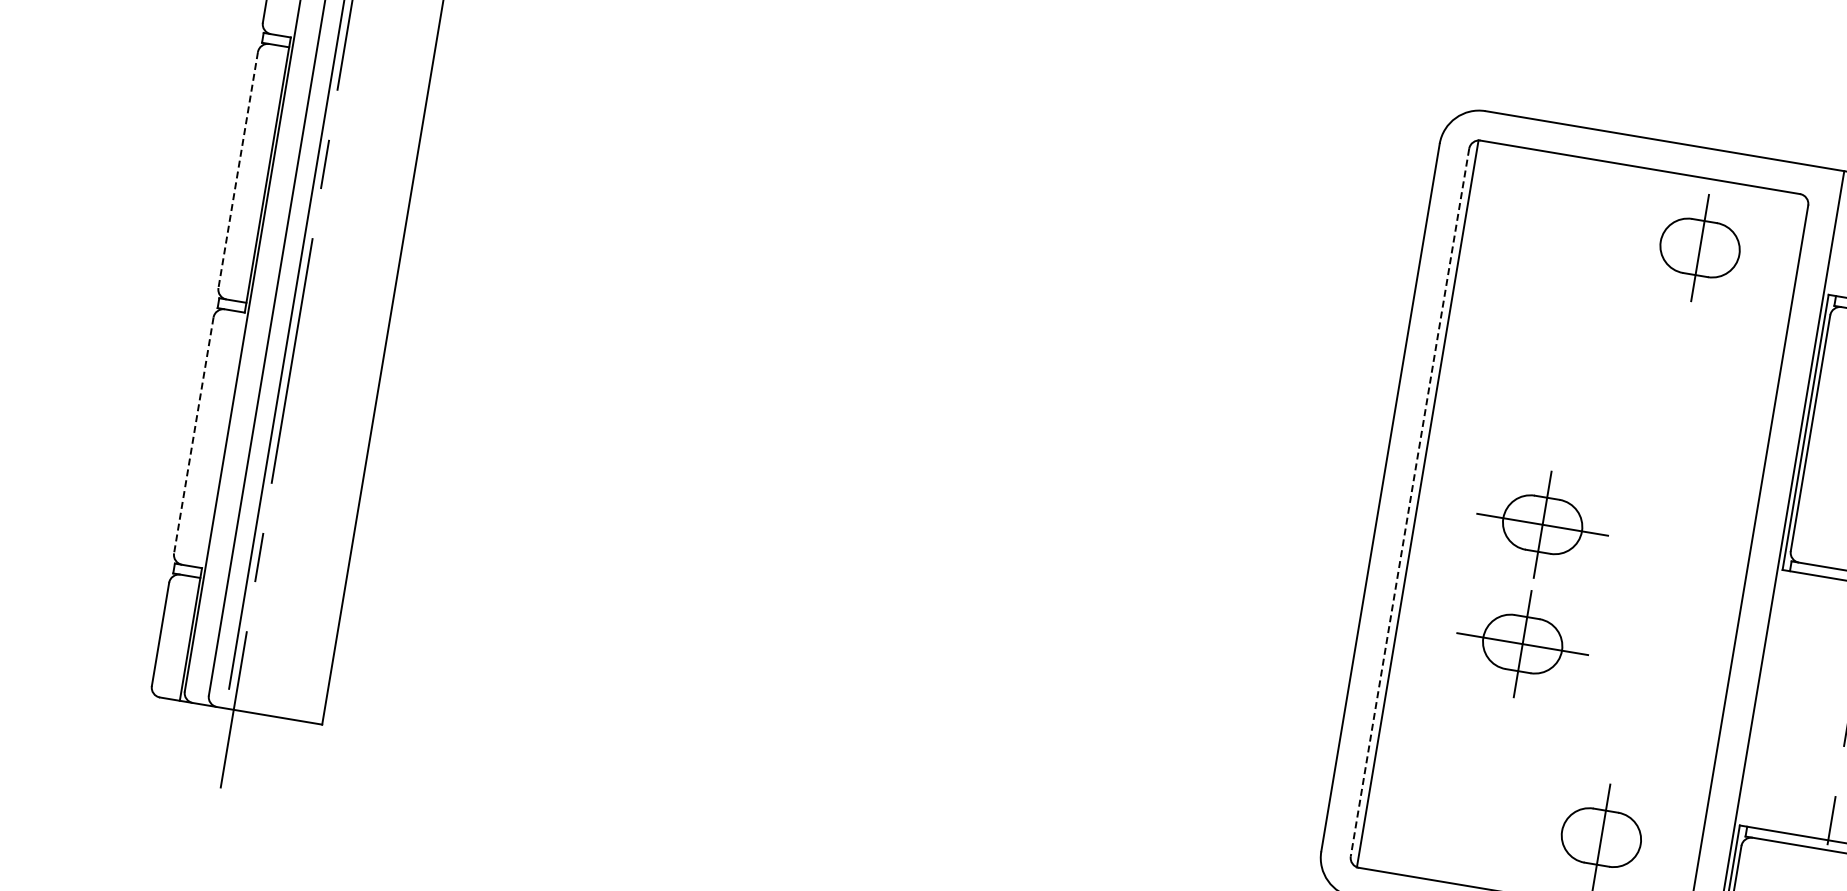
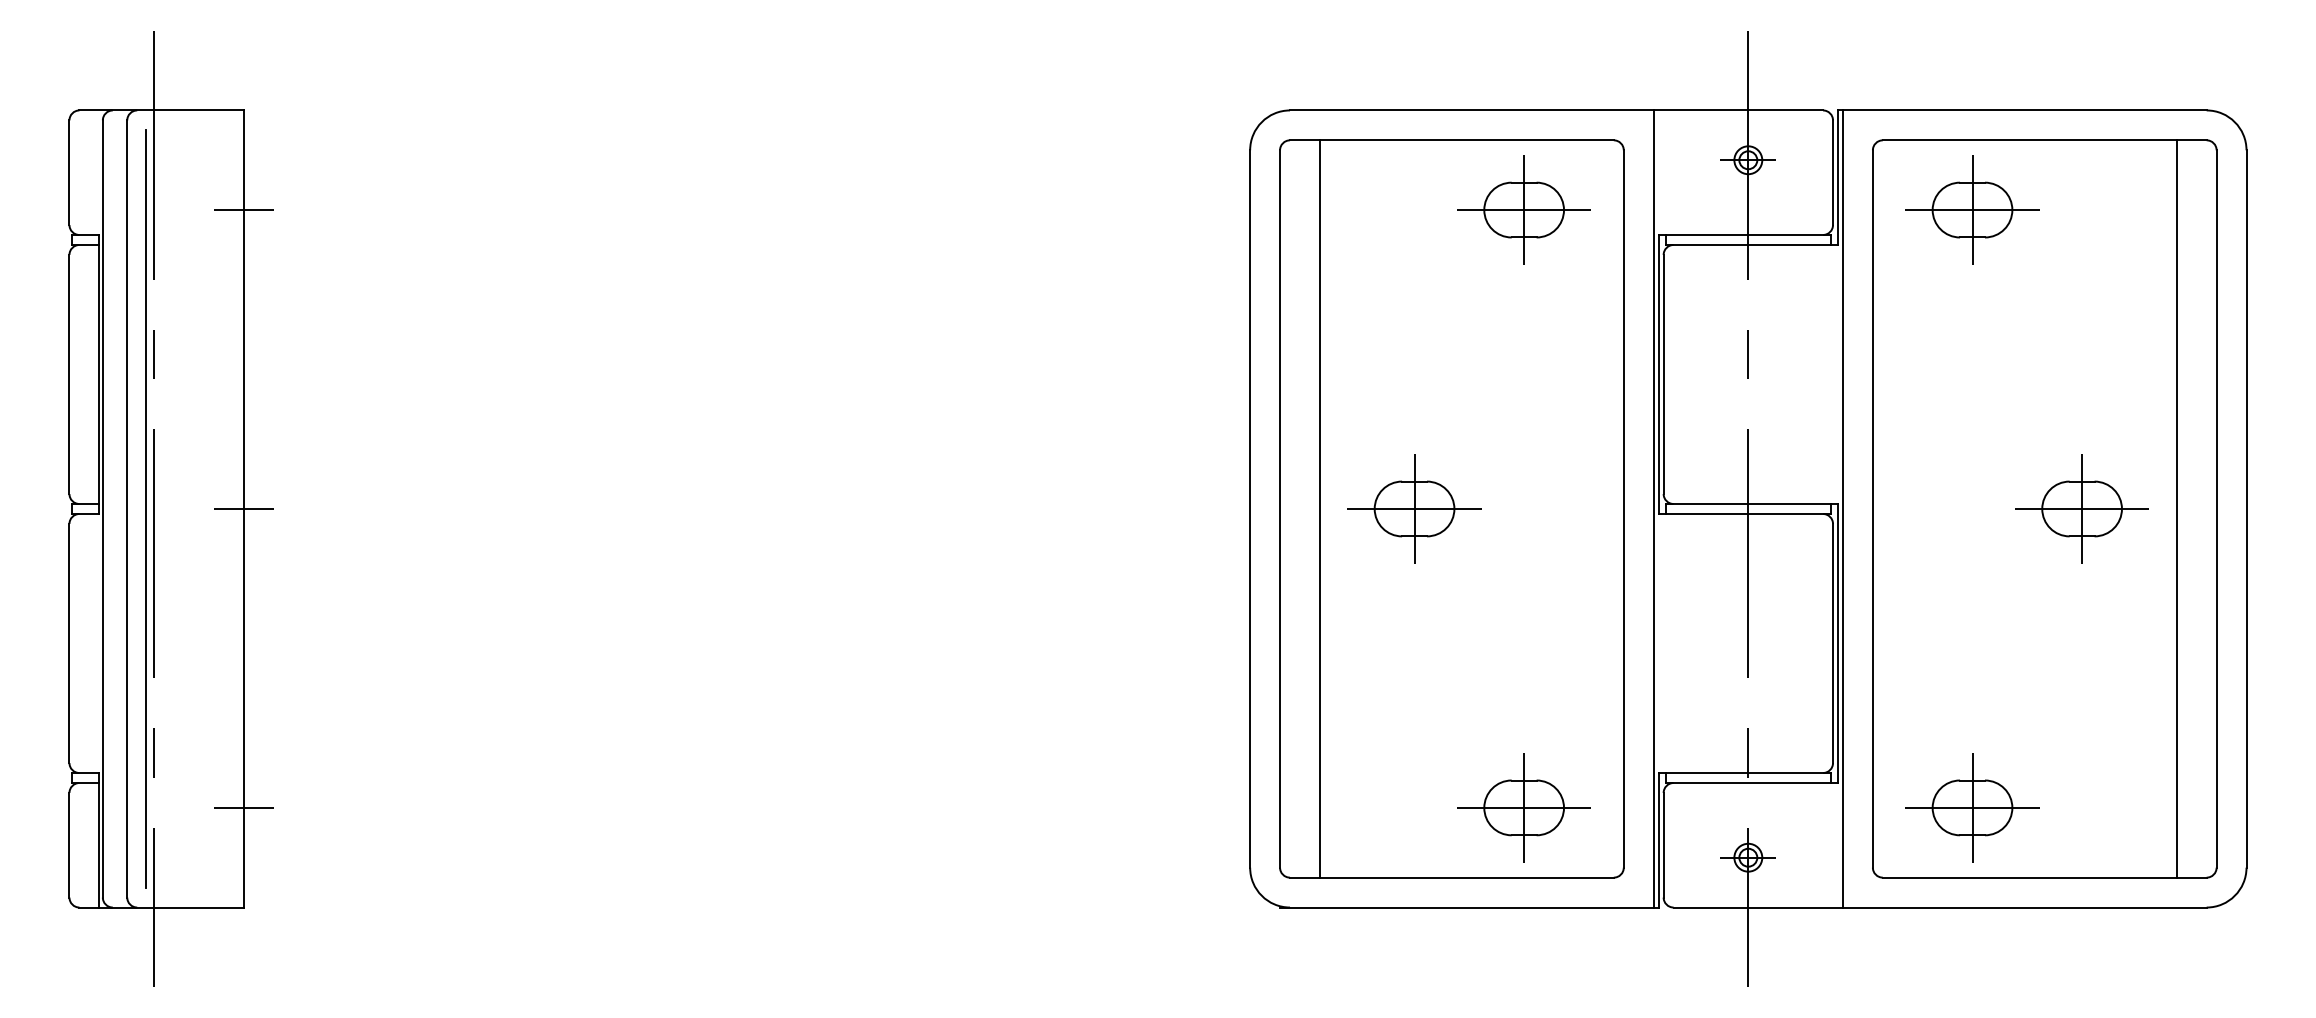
line: (436, 37) -> (243, 210), added
line: (238, 170) -> (69, 374), dashed -> solid
line: (1699, 248) -> (1523, 210), added
line: (387, 331) -> (243, 508), added
line: (193, 435) -> (69, 643), dashed -> solid
line: (1410, 502) -> (1280, 508), dashed -> solid
line: (1417, 503) -> (1319, 508), moved
line: (338, 625) -> (243, 807), added
part: (1522, 643) -> (1414, 629), removed
line: (1600, 837) -> (1523, 807), added

